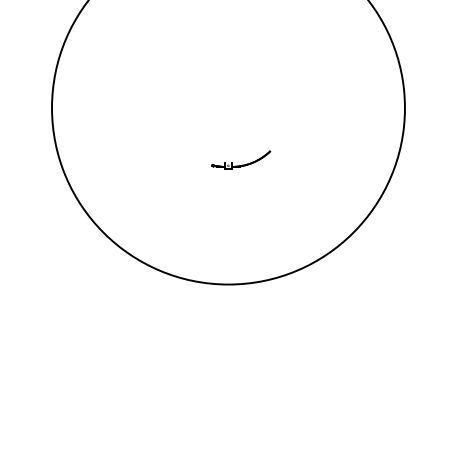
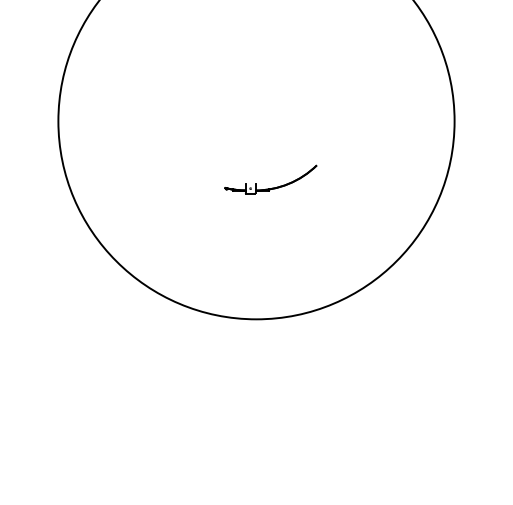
part: (241, 159) -> (271, 178), size x1.4

